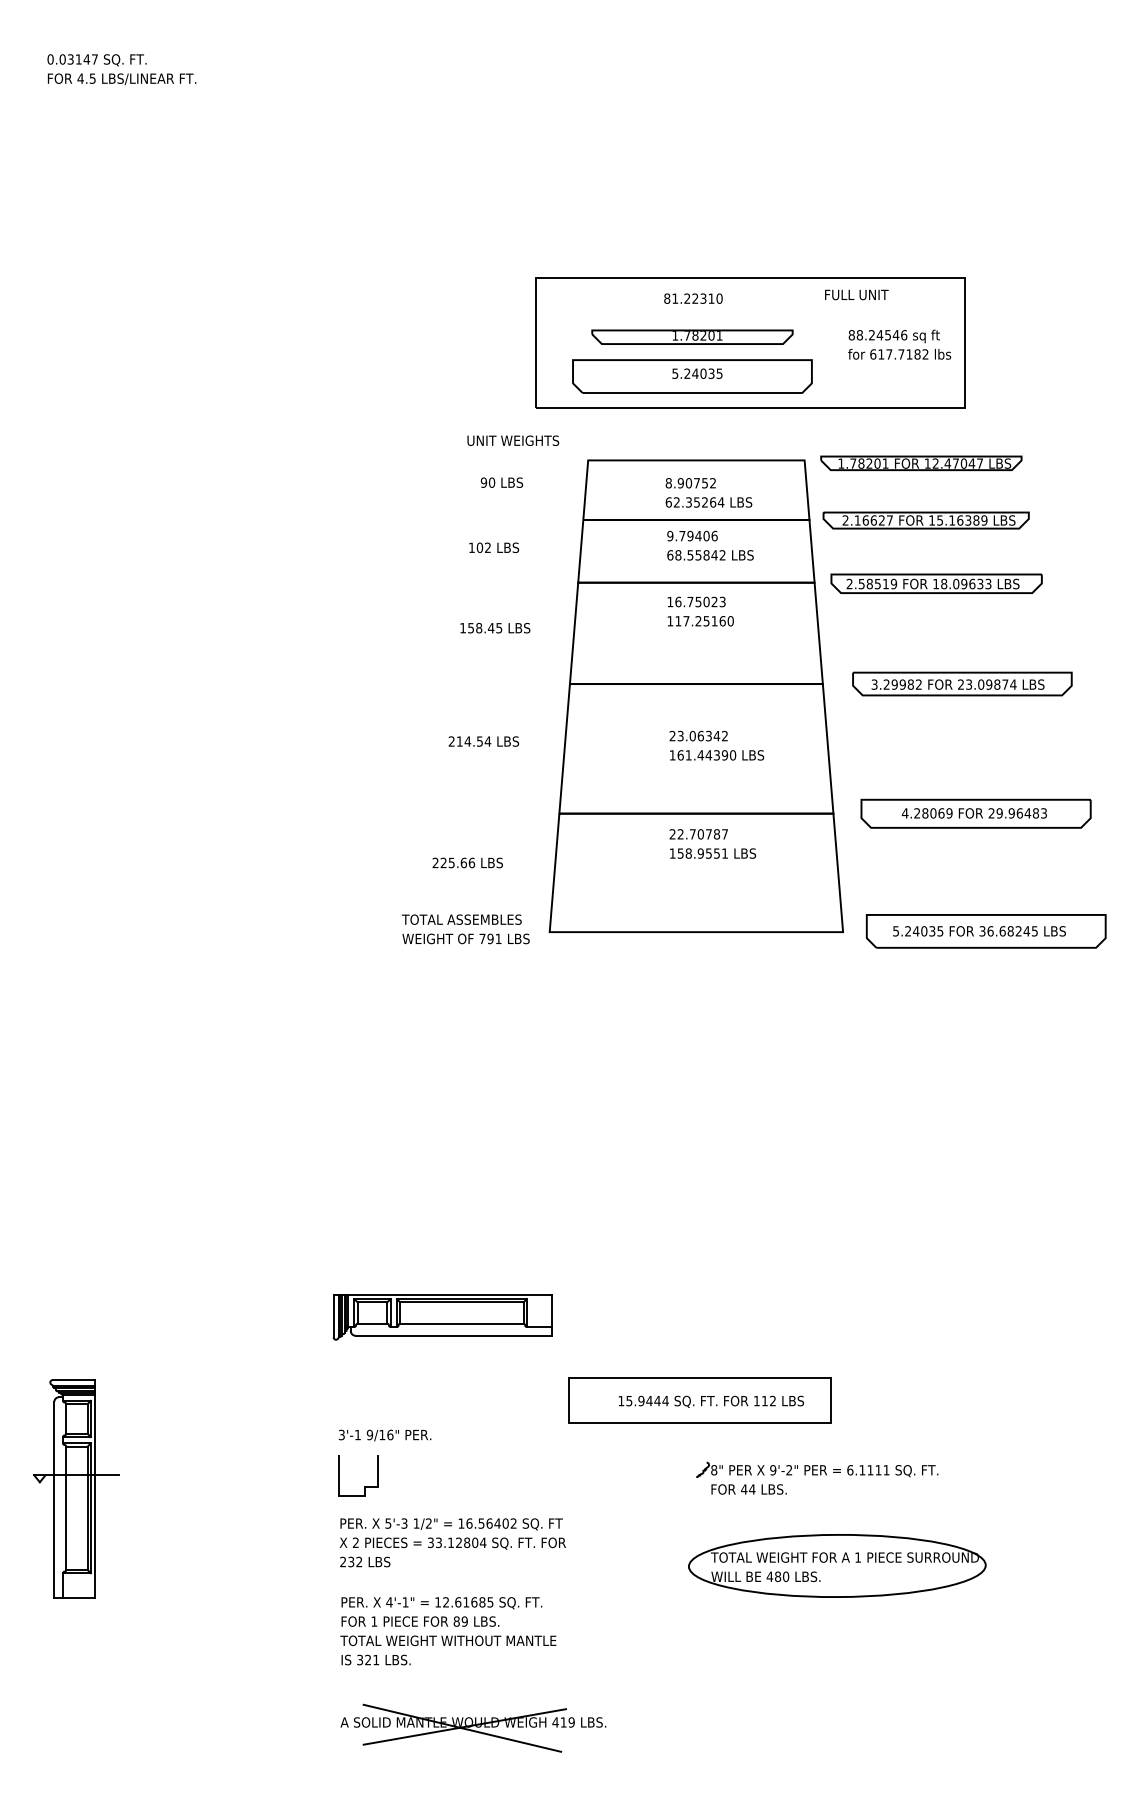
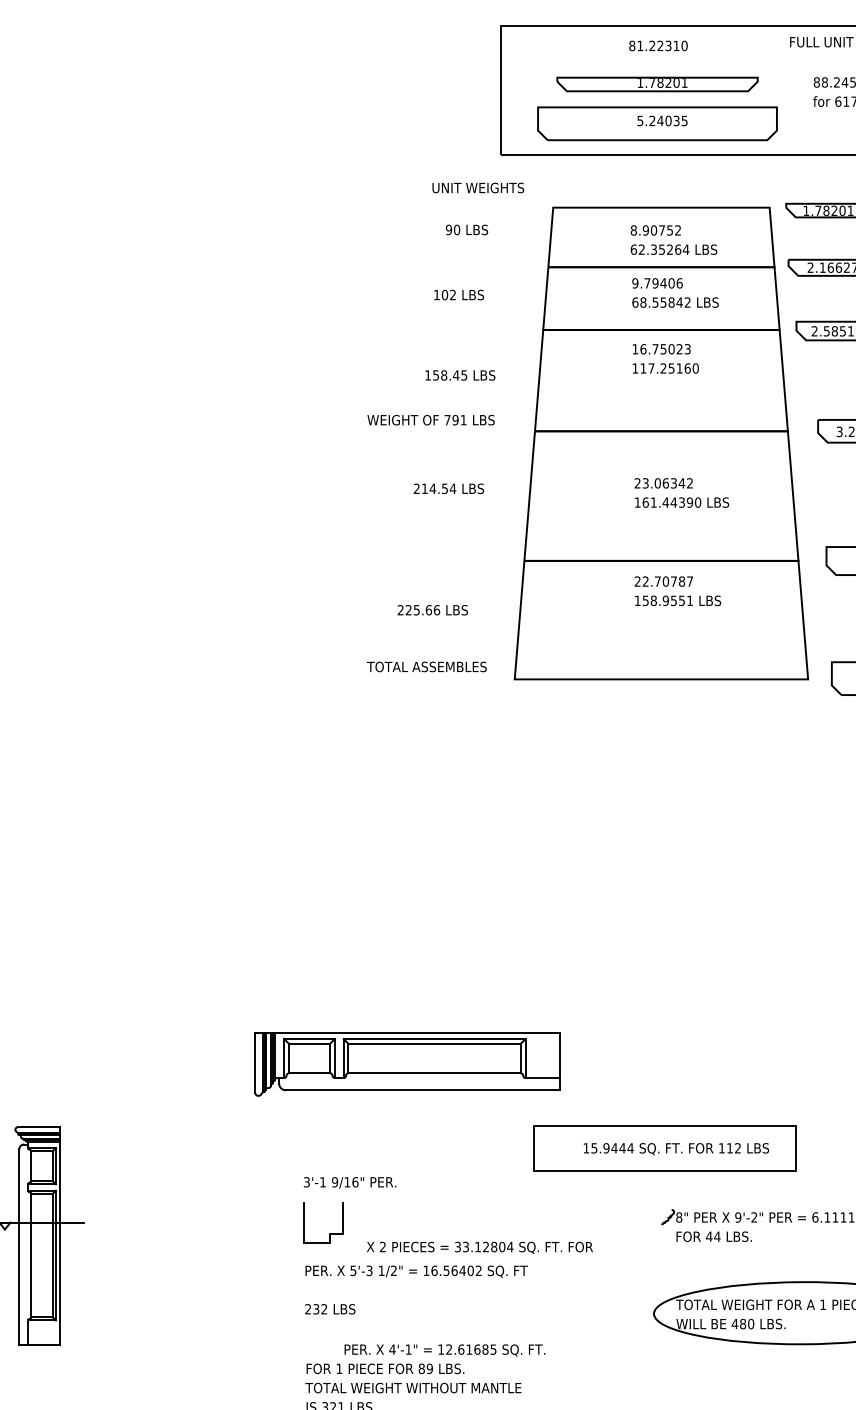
text: (465, 938) -> (430, 419), moved
part: (442, 1317) -> (407, 1064), size x1.4
text: (452, 1543) -> (479, 1247), moved
text: (441, 1603) -> (444, 1350), moved

